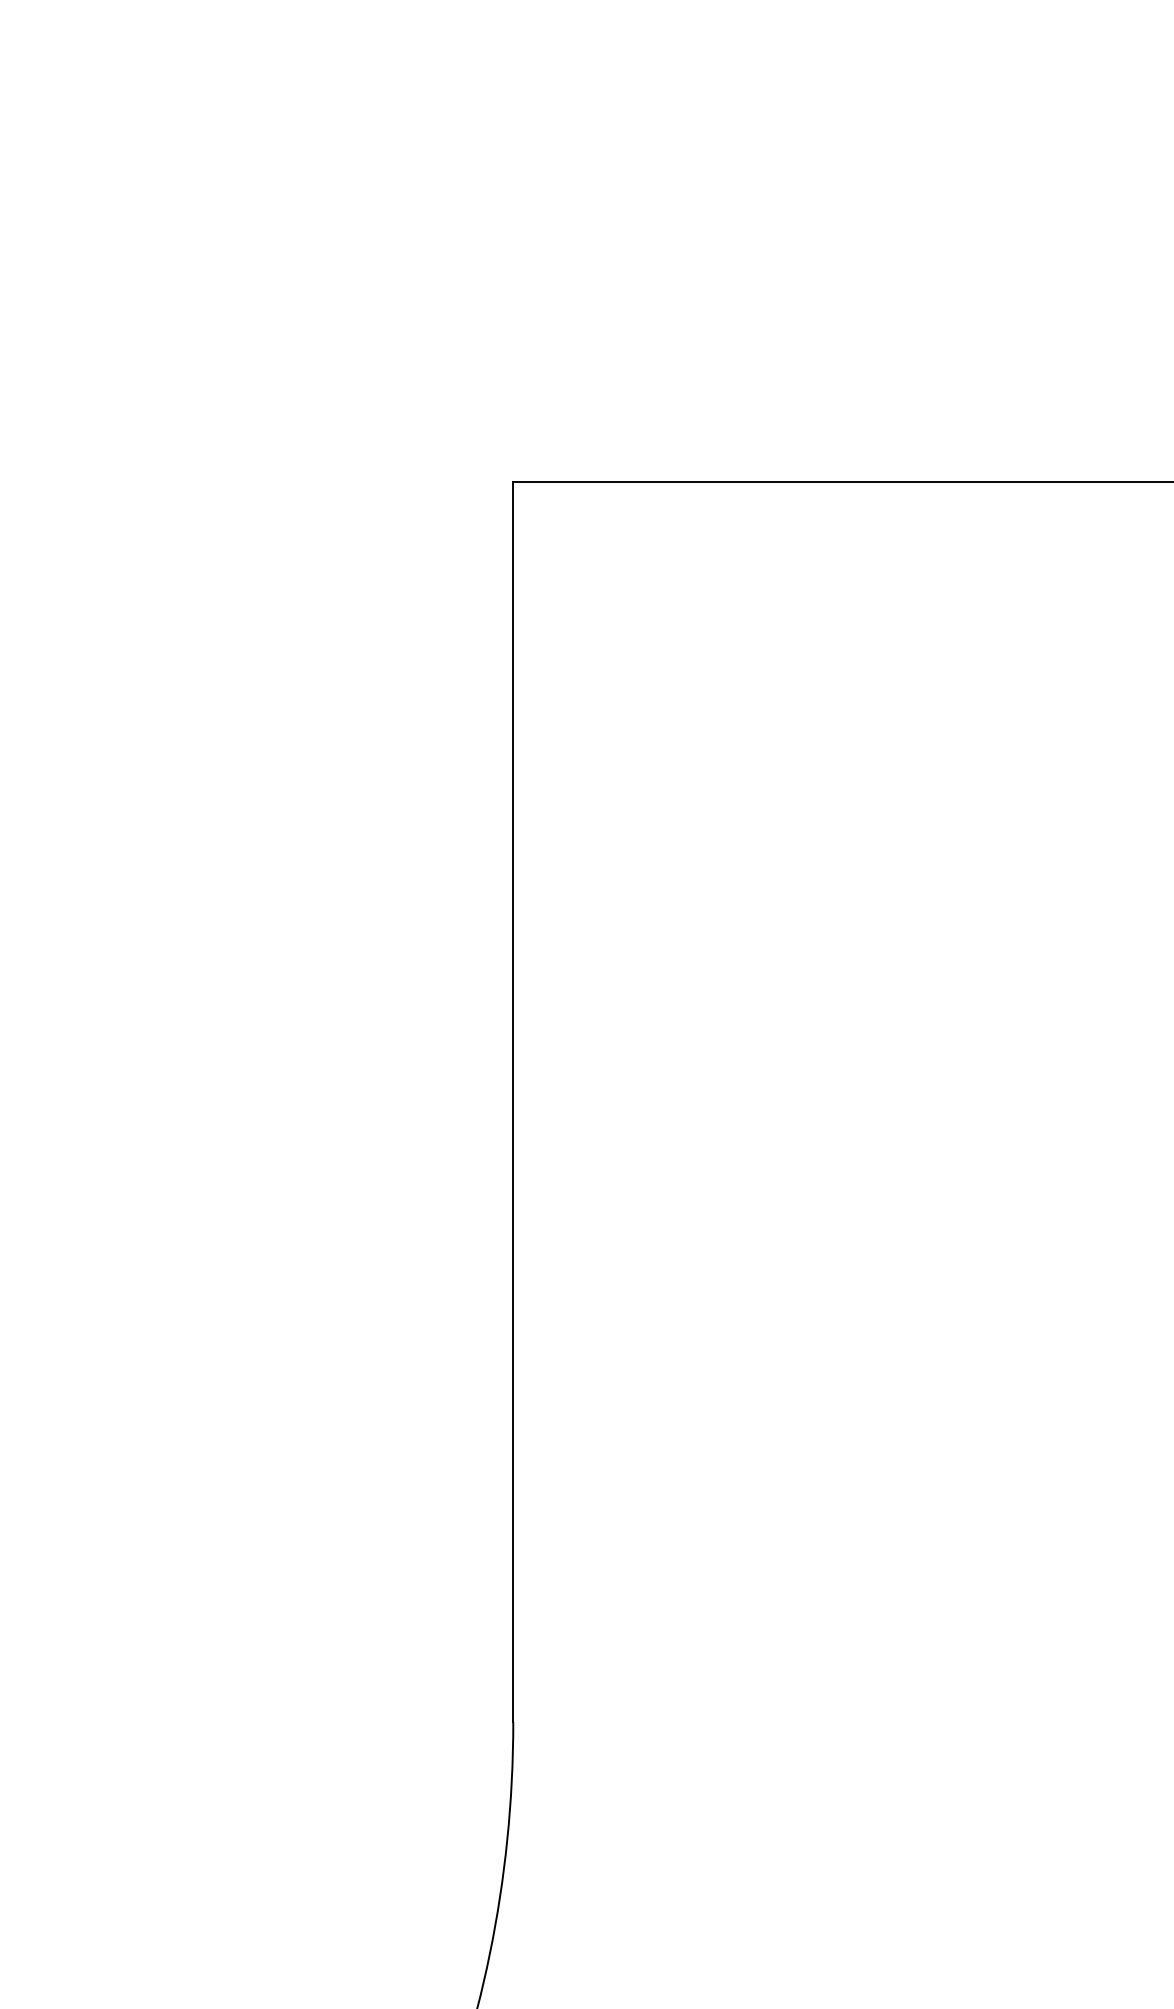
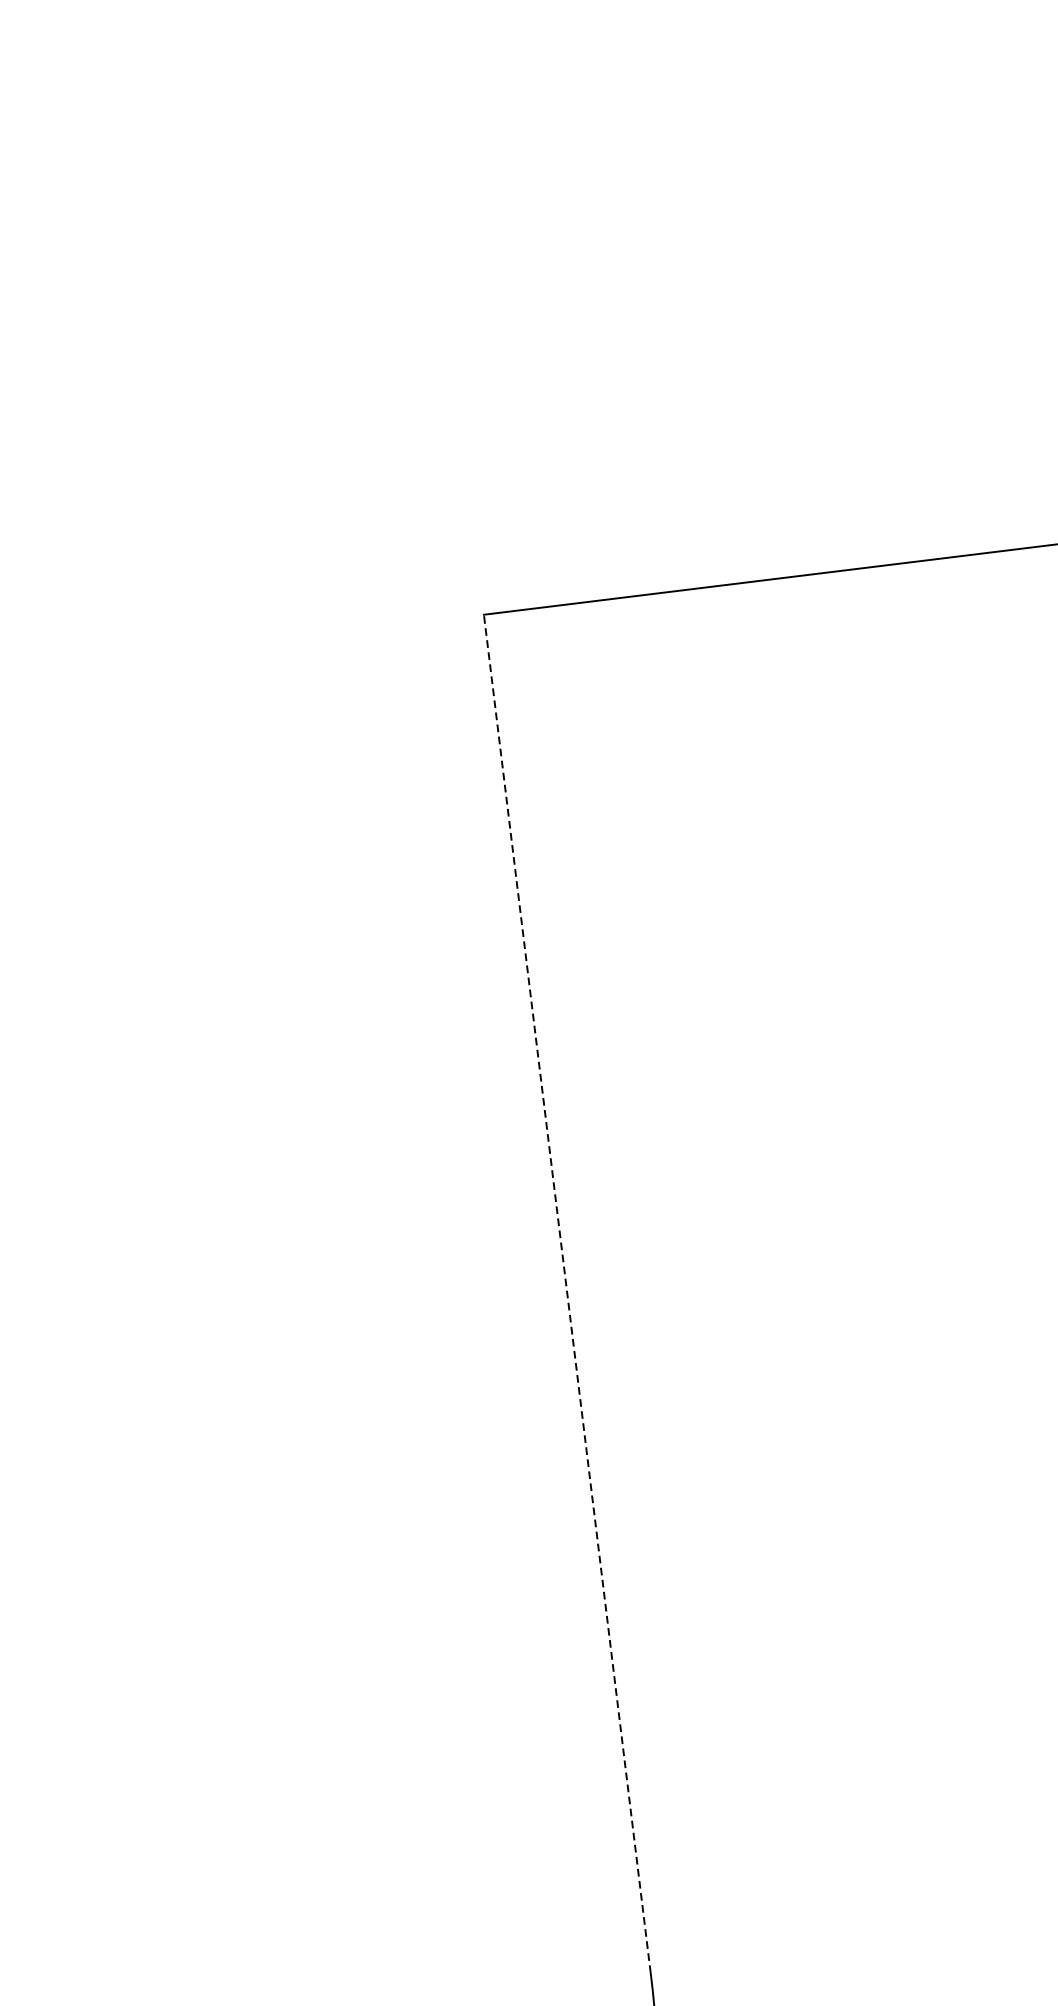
line: (513, 1101) -> (567, 1293), solid -> dashed

